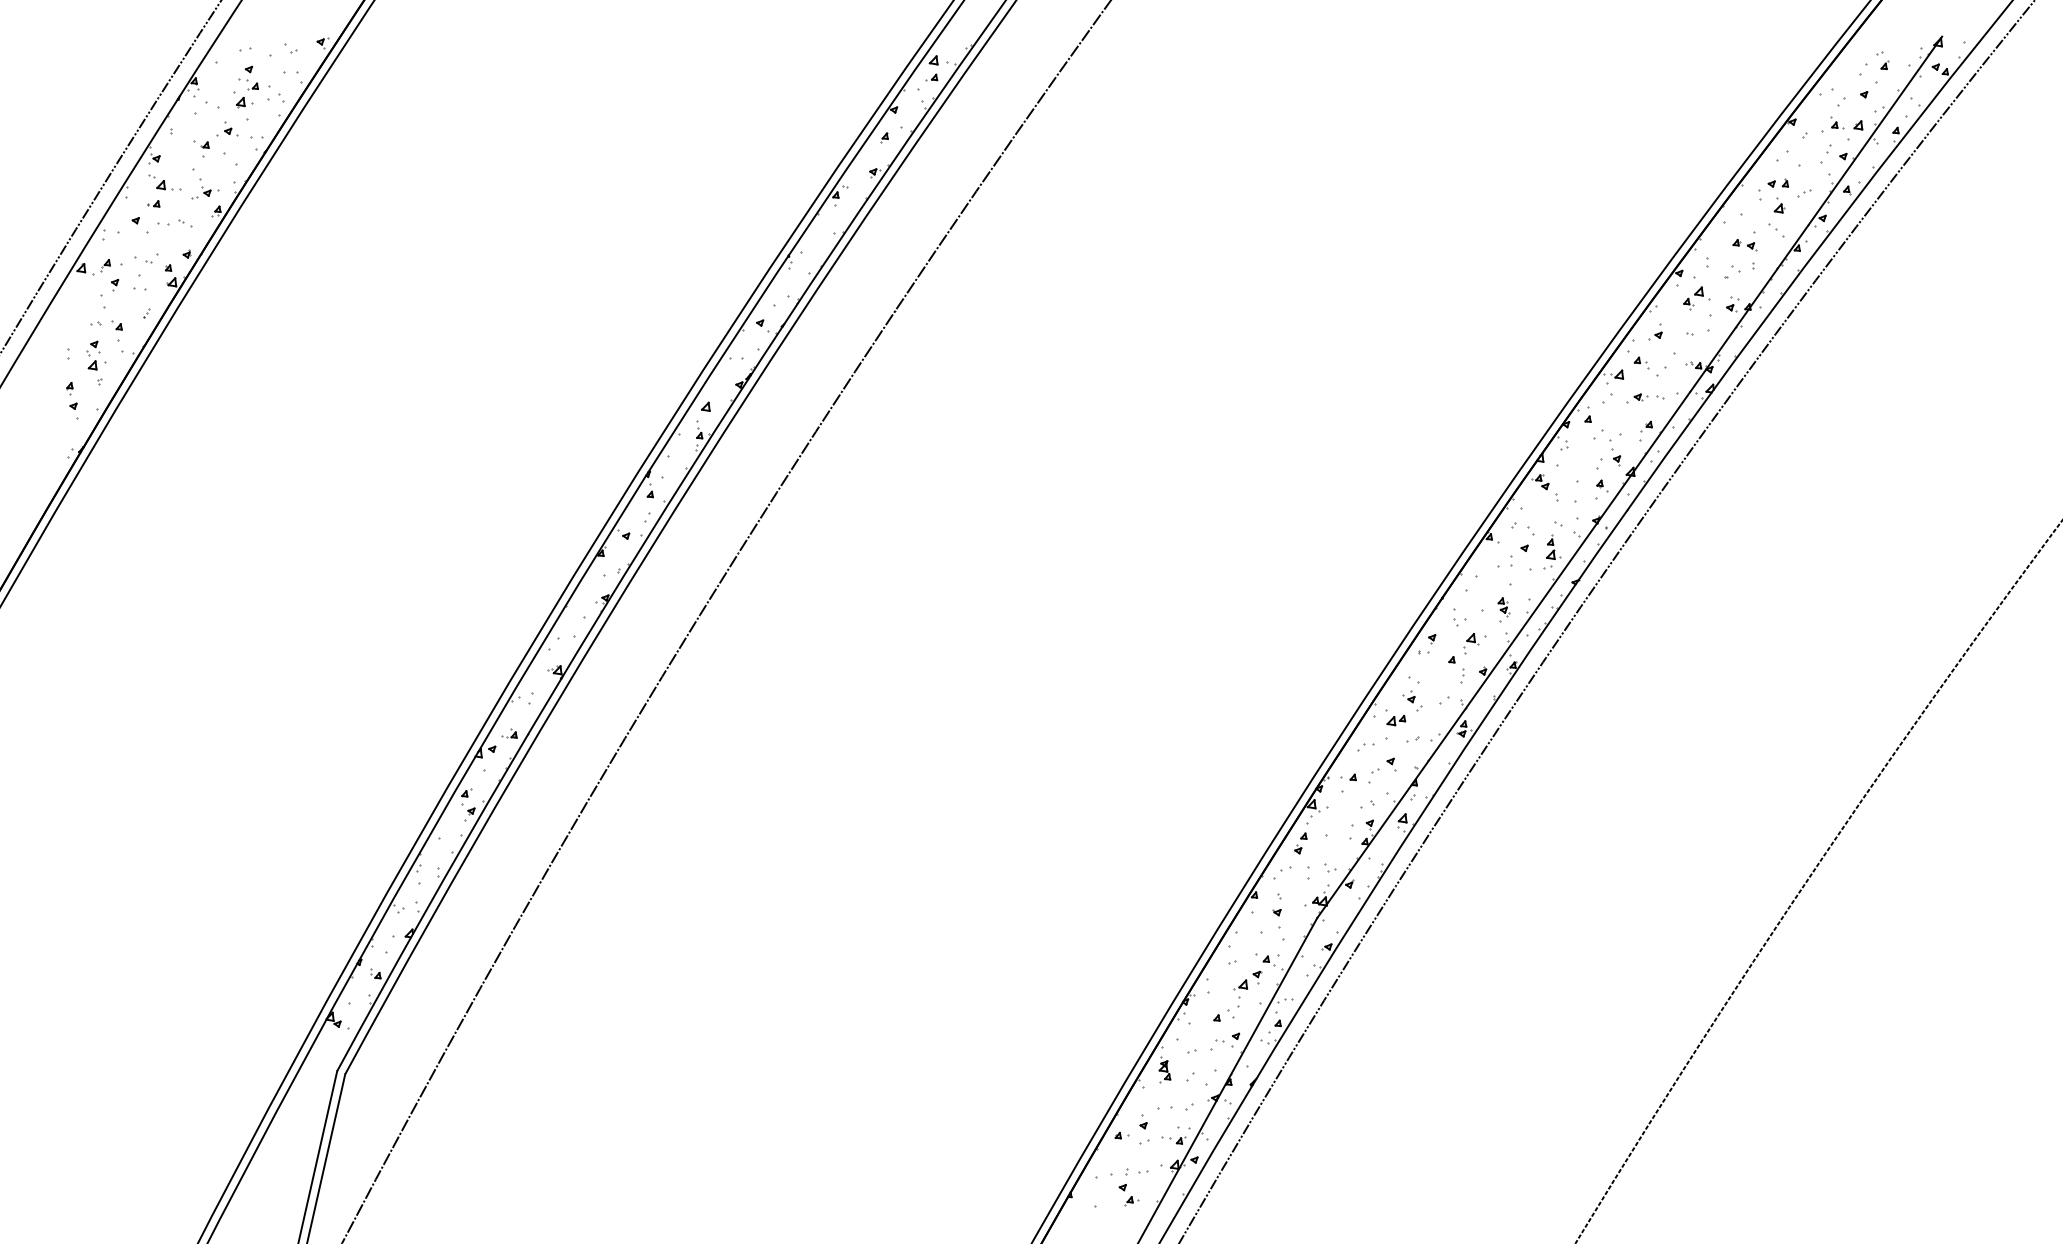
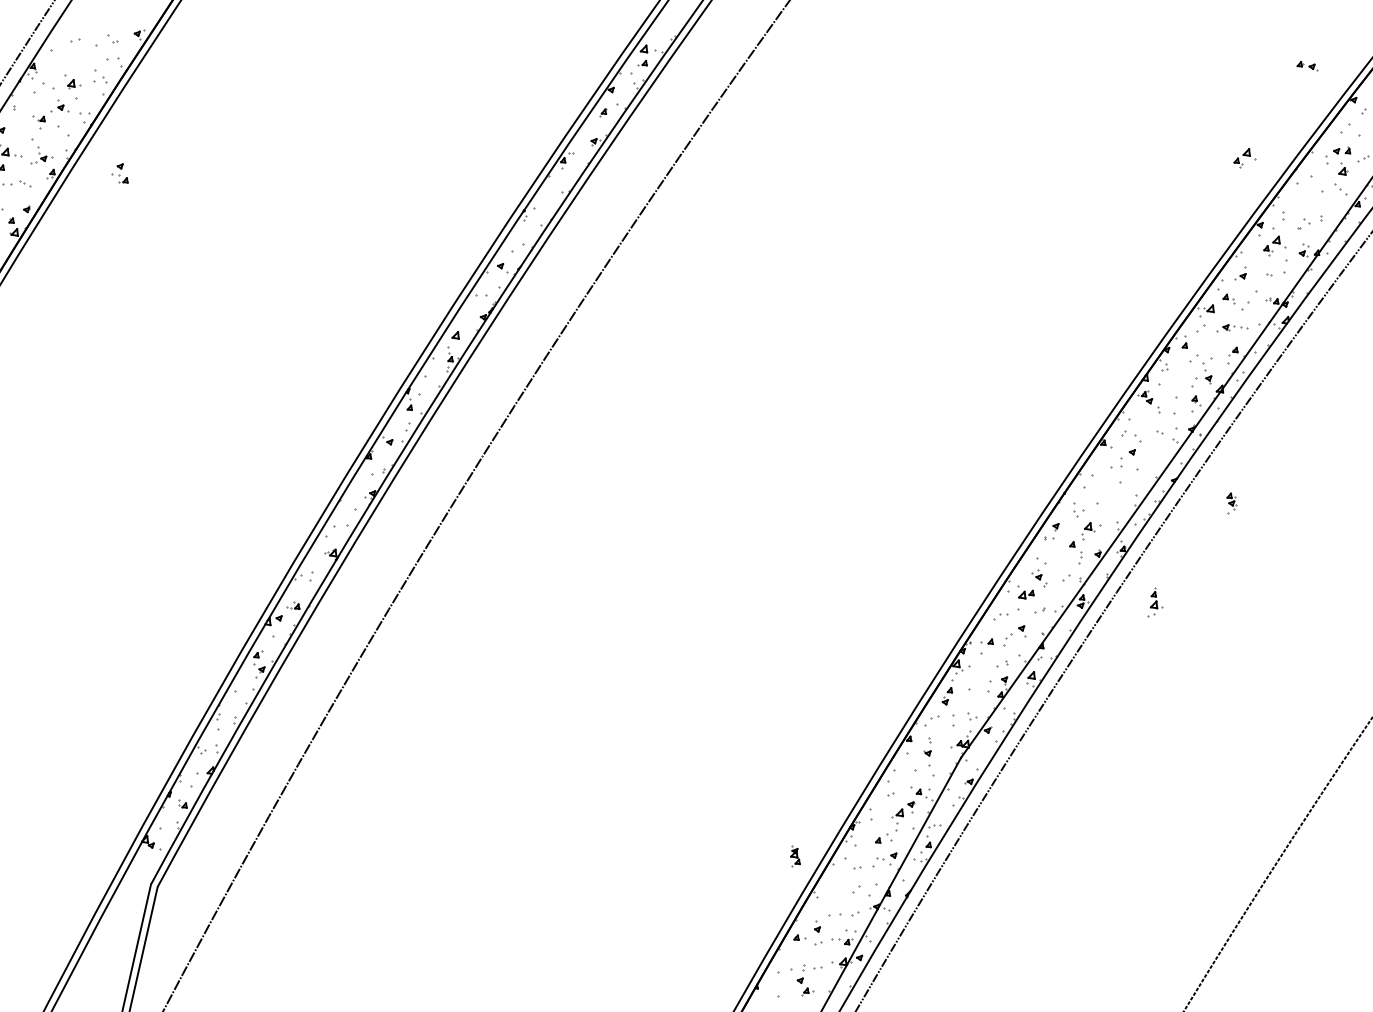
part: (248, 77) -> (119, 173), moved
part: (1660, 192) -> (1244, 158), added
part: (1744, 245) -> (1306, 66), moved
part: (1552, 551) -> (1155, 602), moved
part: (1503, 609) -> (1231, 502), moved
part: (1164, 1069) -> (795, 855), moved

